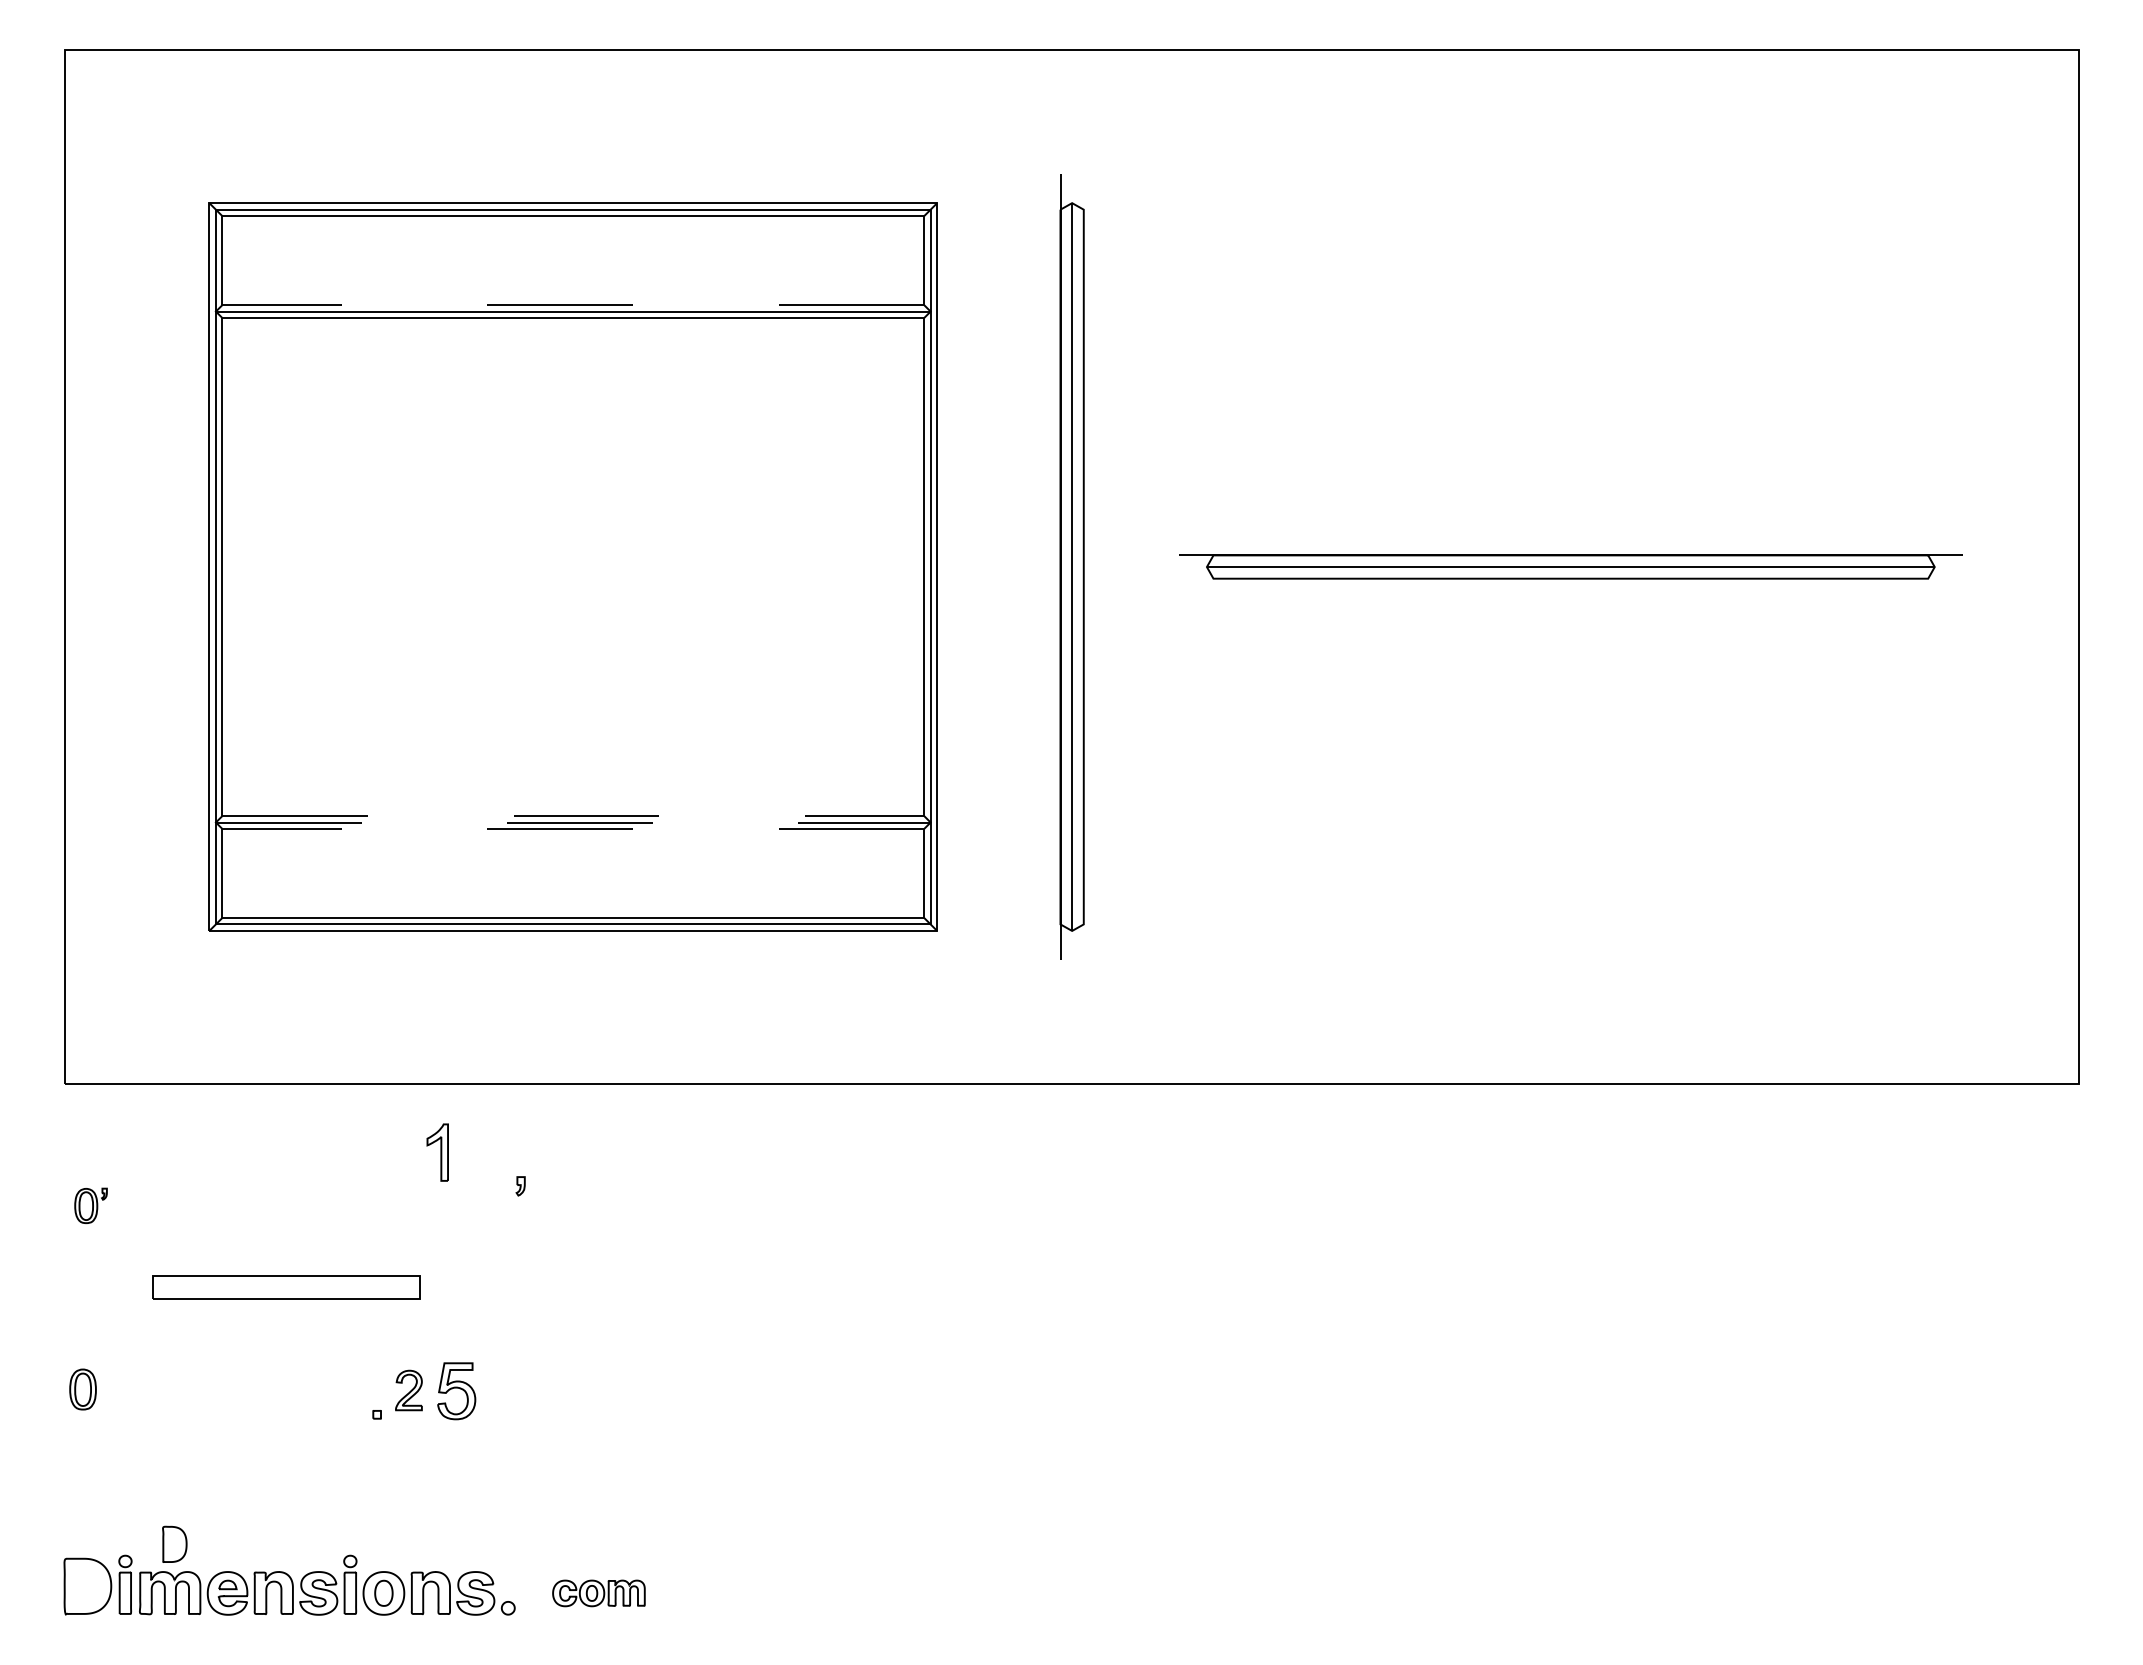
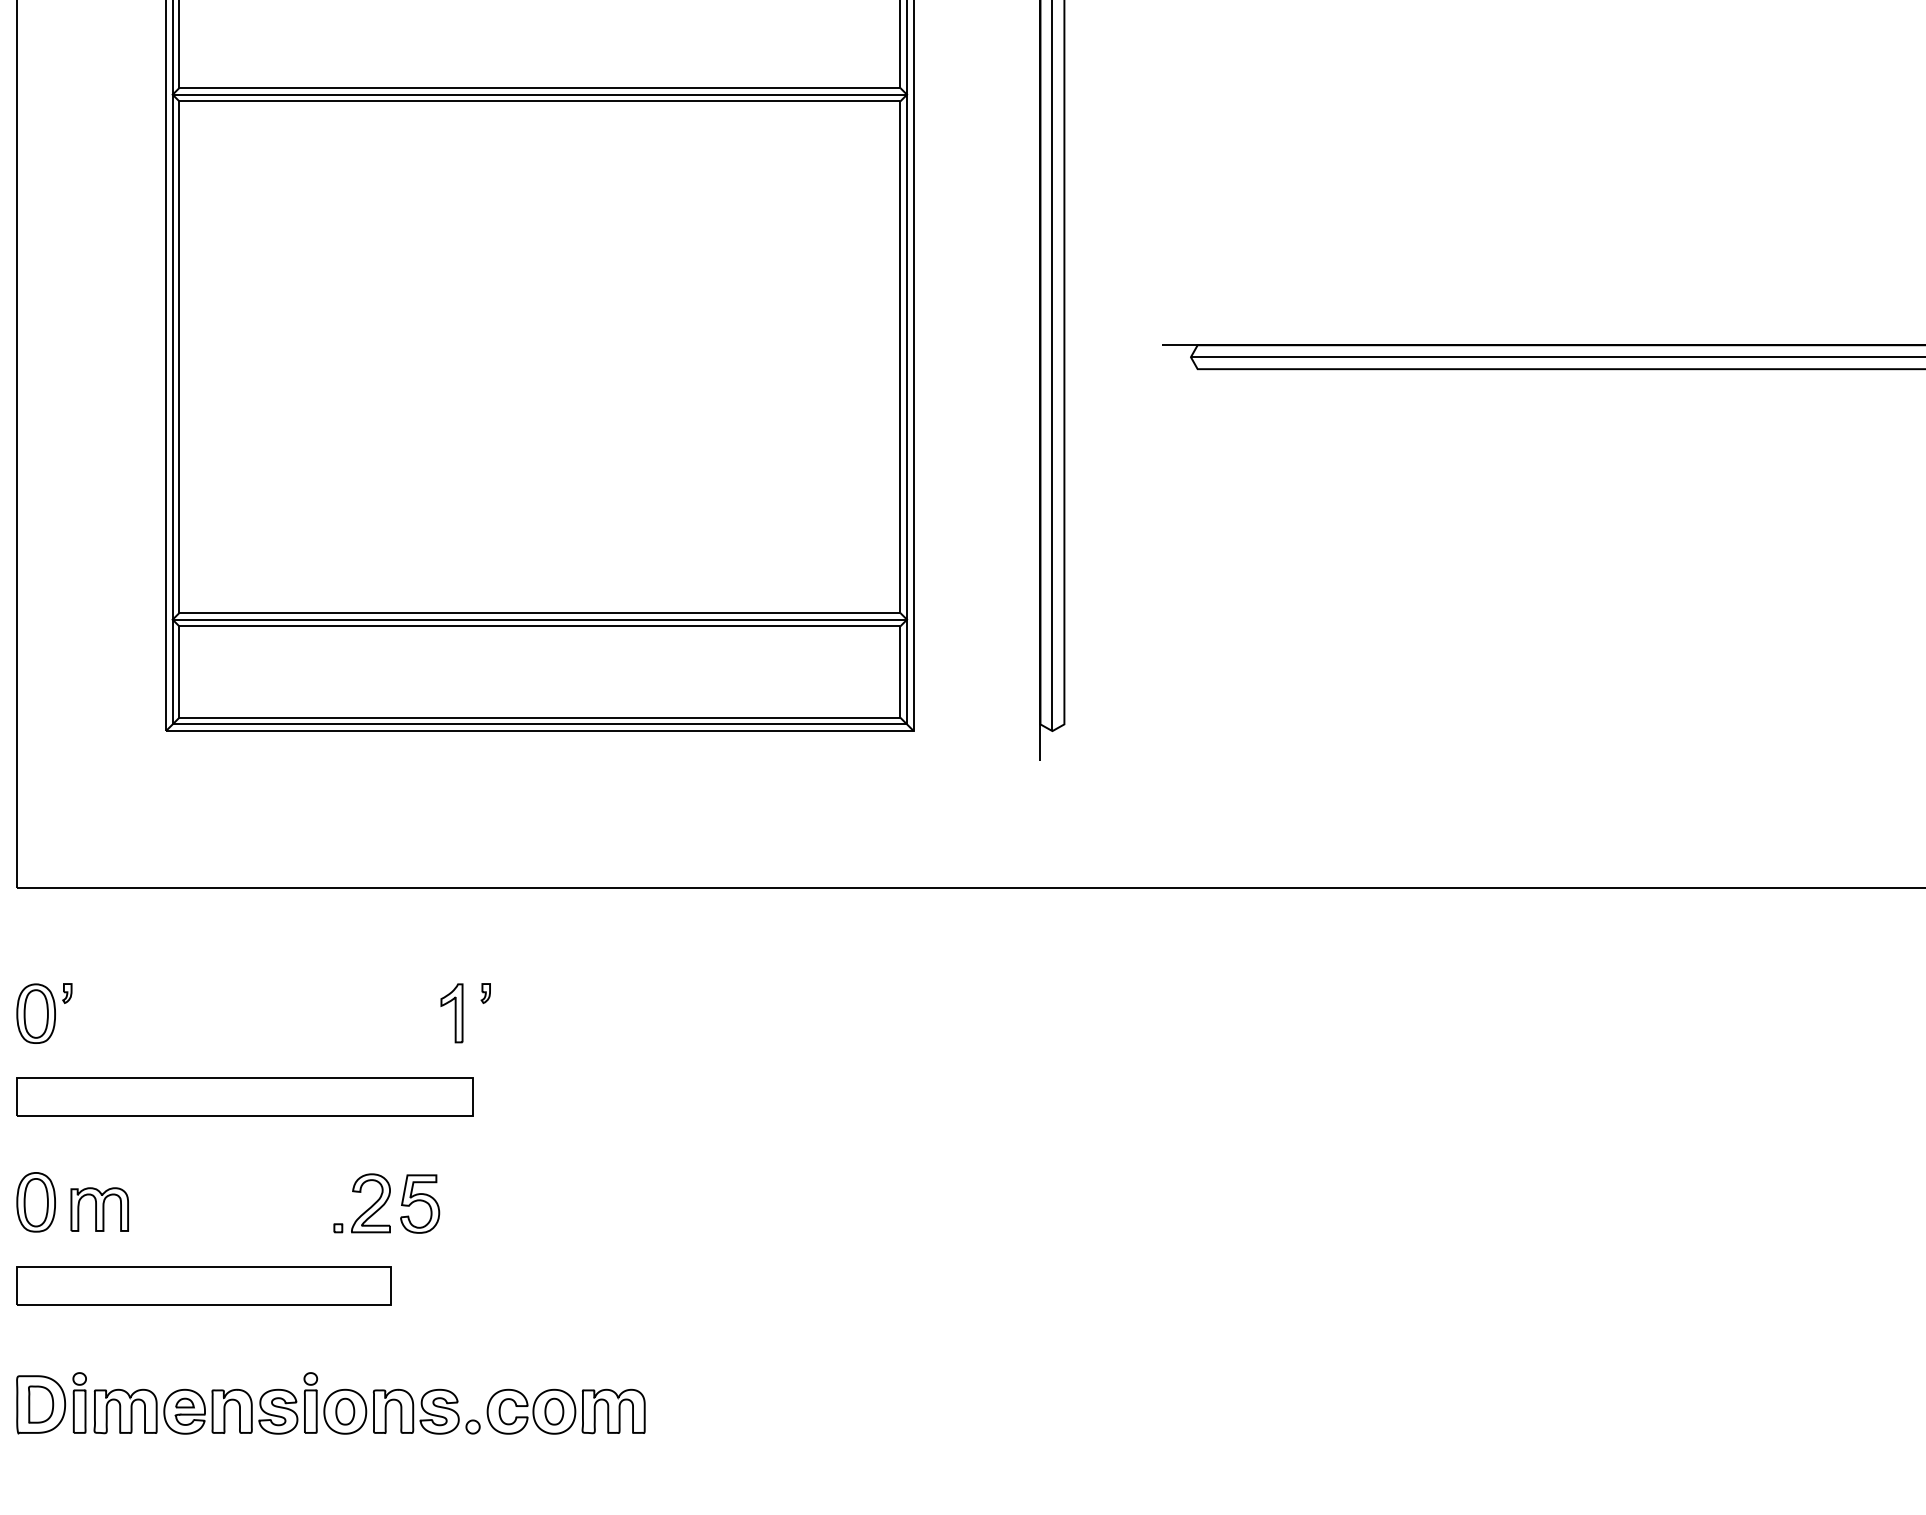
line: (573, 305) -> (540, 88), dashed -> solid
line: (573, 815) -> (540, 612), dashed -> solid
line: (573, 822) -> (540, 619), dashed -> solid
line: (573, 829) -> (540, 626), dashed -> solid
part: (437, 1152) -> (451, 1013), moved
part: (90, 1205) -> (43, 1013), size x1.67
part: (286, 1287) -> (245, 1097), size x1.67
part: (82, 1389) -> (35, 1202), size x1.43
part: (408, 1390) -> (370, 1203), size x1.43
part: (144, 1396) -> (99, 1209), added
part: (246, 1470) -> (204, 1285), added
part: (174, 1543) -> (40, 1403), moved
part: (598, 1593) -> (565, 1411), size x1.67

